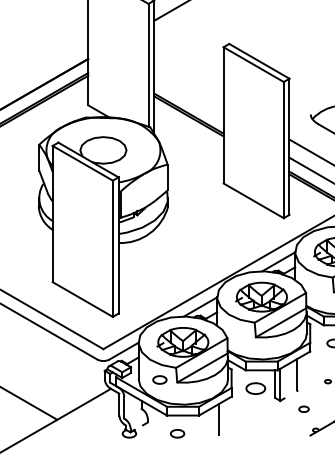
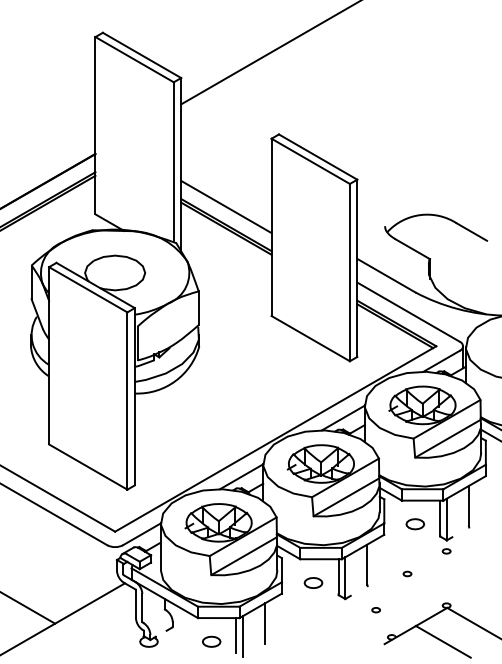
line: (188, 99) -> (226, 206), added
part: (159, 379) -> (188, 571), removed
part: (255, 388) -> (313, 582), size x0.71
part: (303, 409) -> (375, 610), size x0.62
line: (196, 428) -> (236, 635), added
line: (201, 429) -> (242, 636), added

